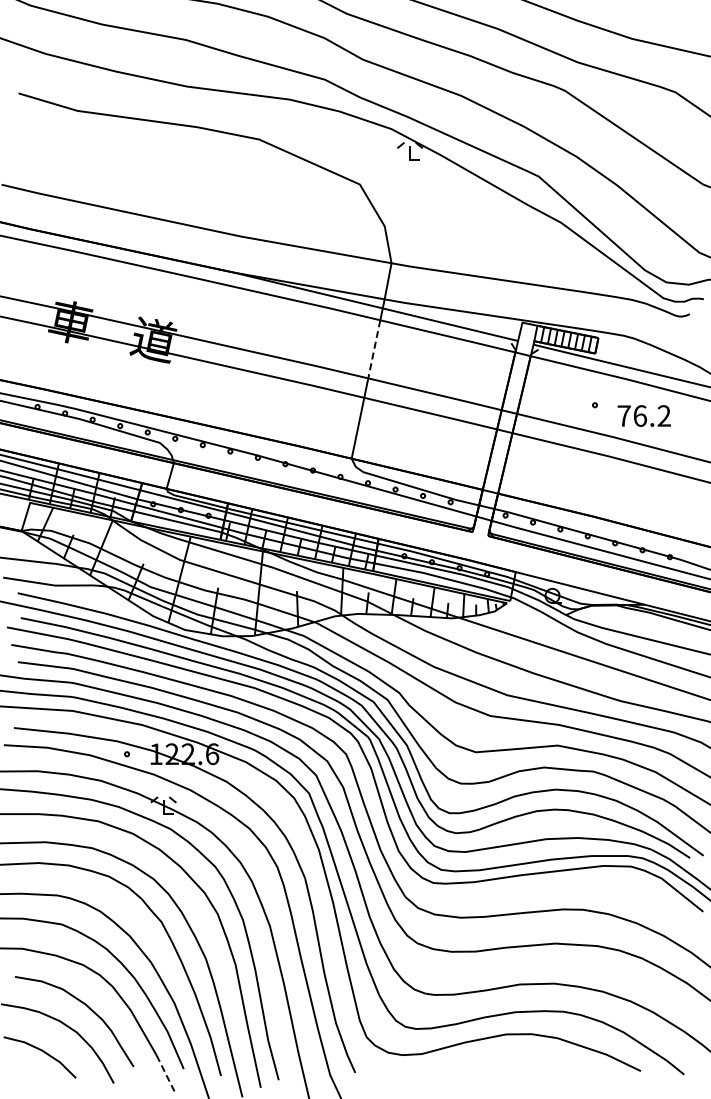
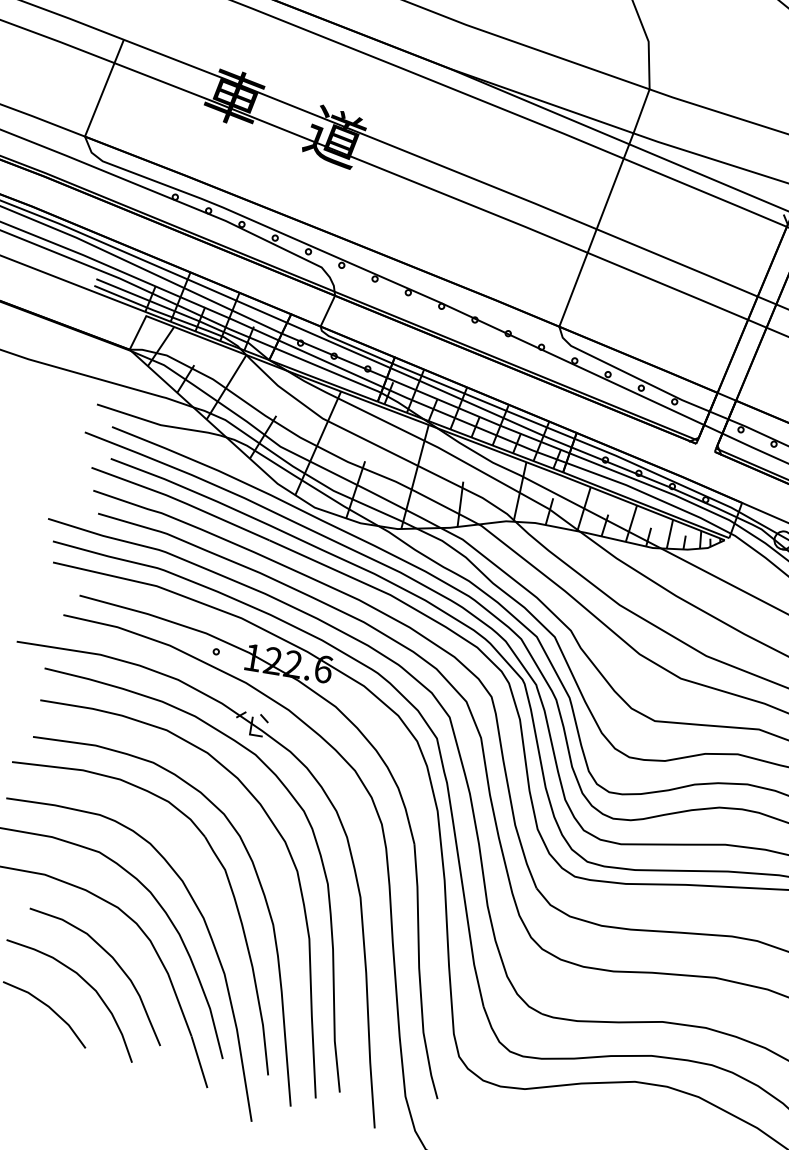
line: (374, 349) -> (610, 194), dashed -> solid
line: (166, 1074) -> (199, 1062), dashed -> solid

